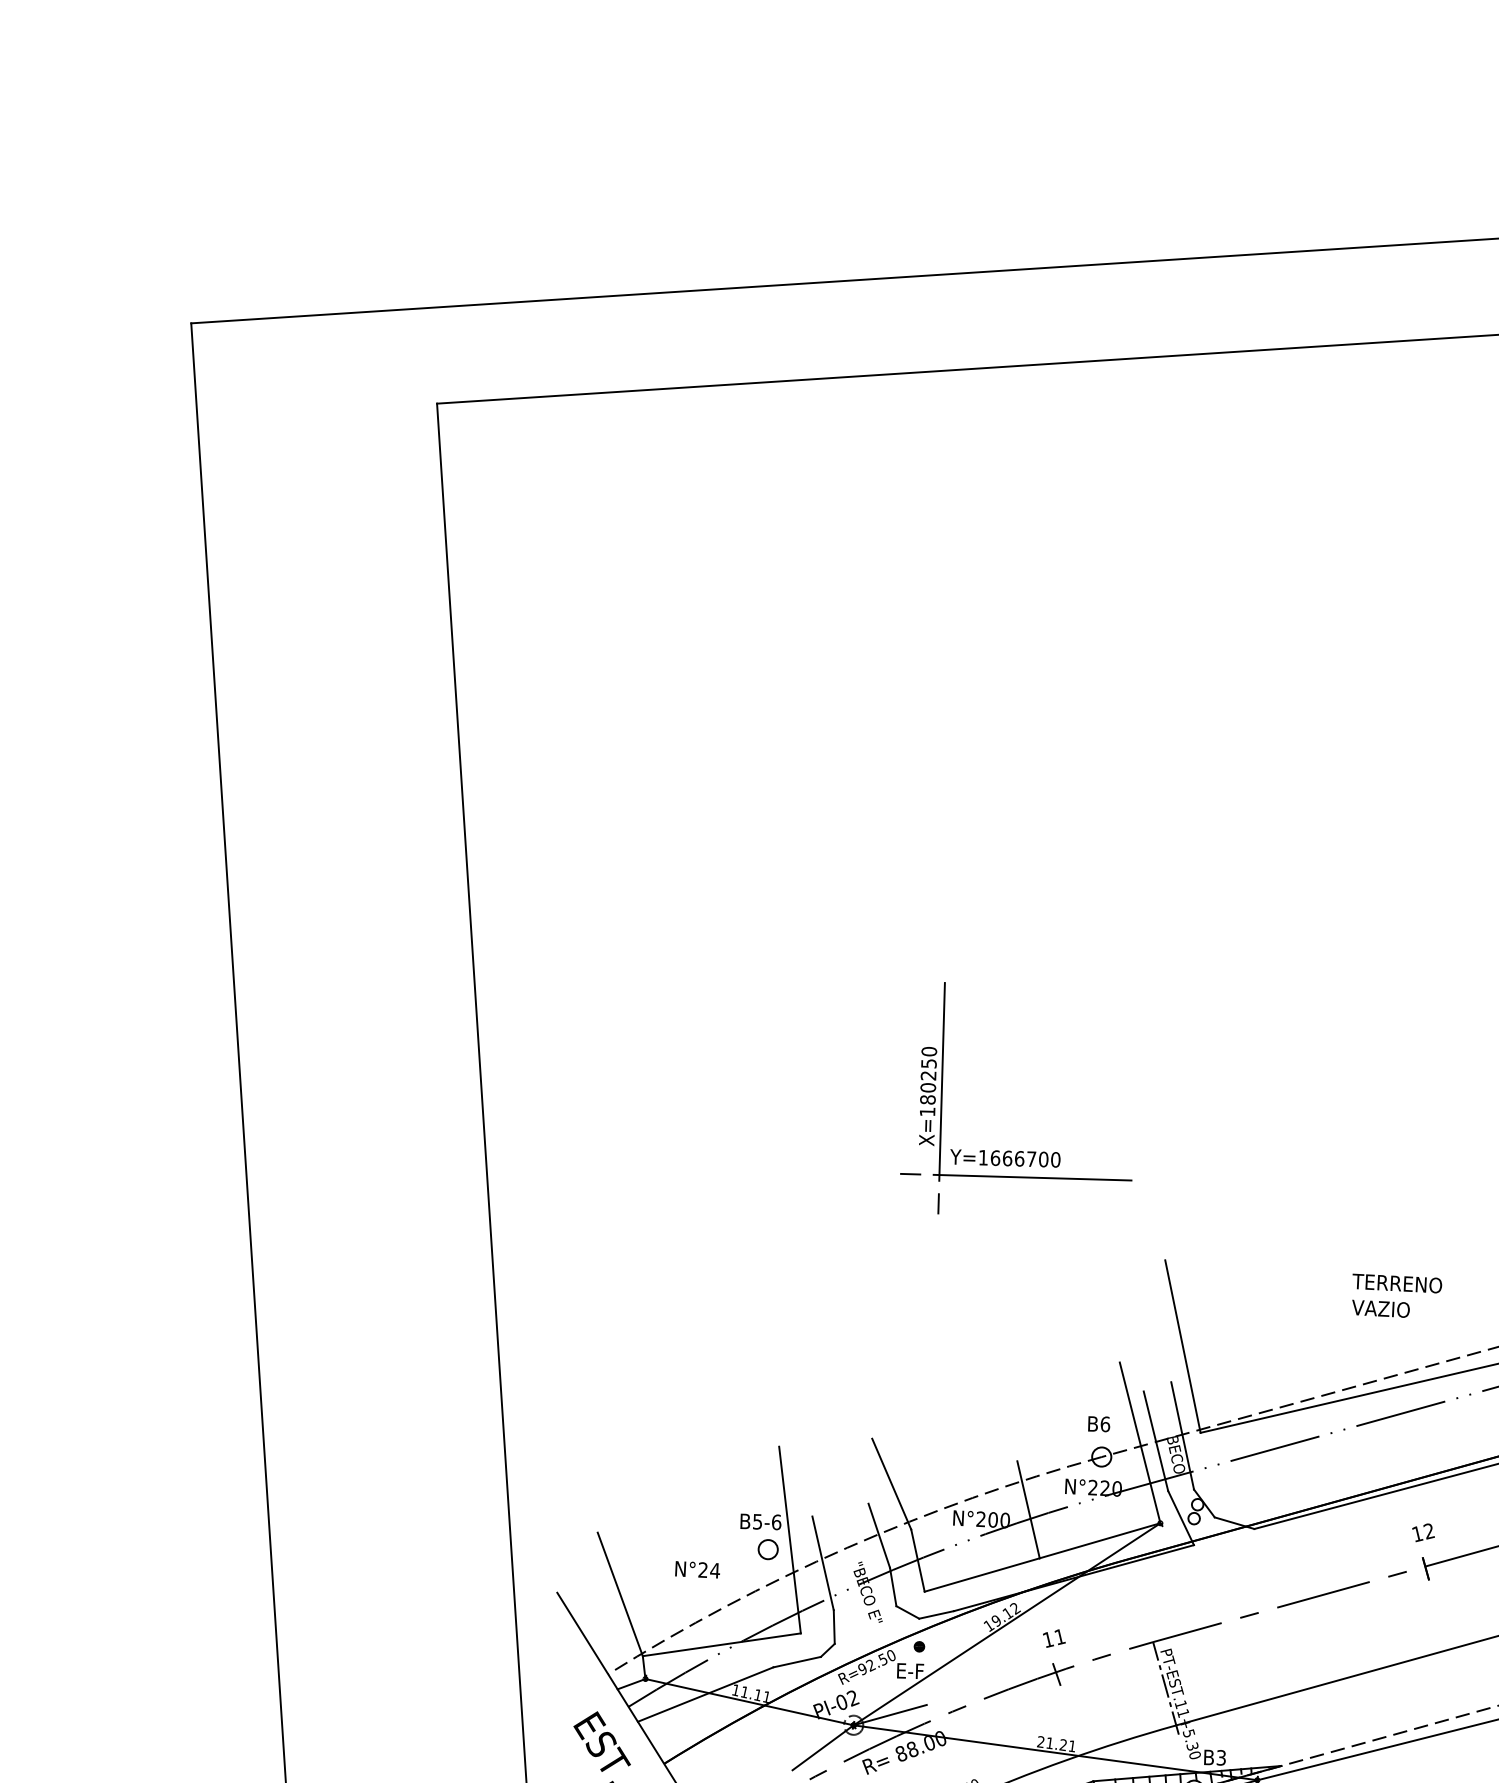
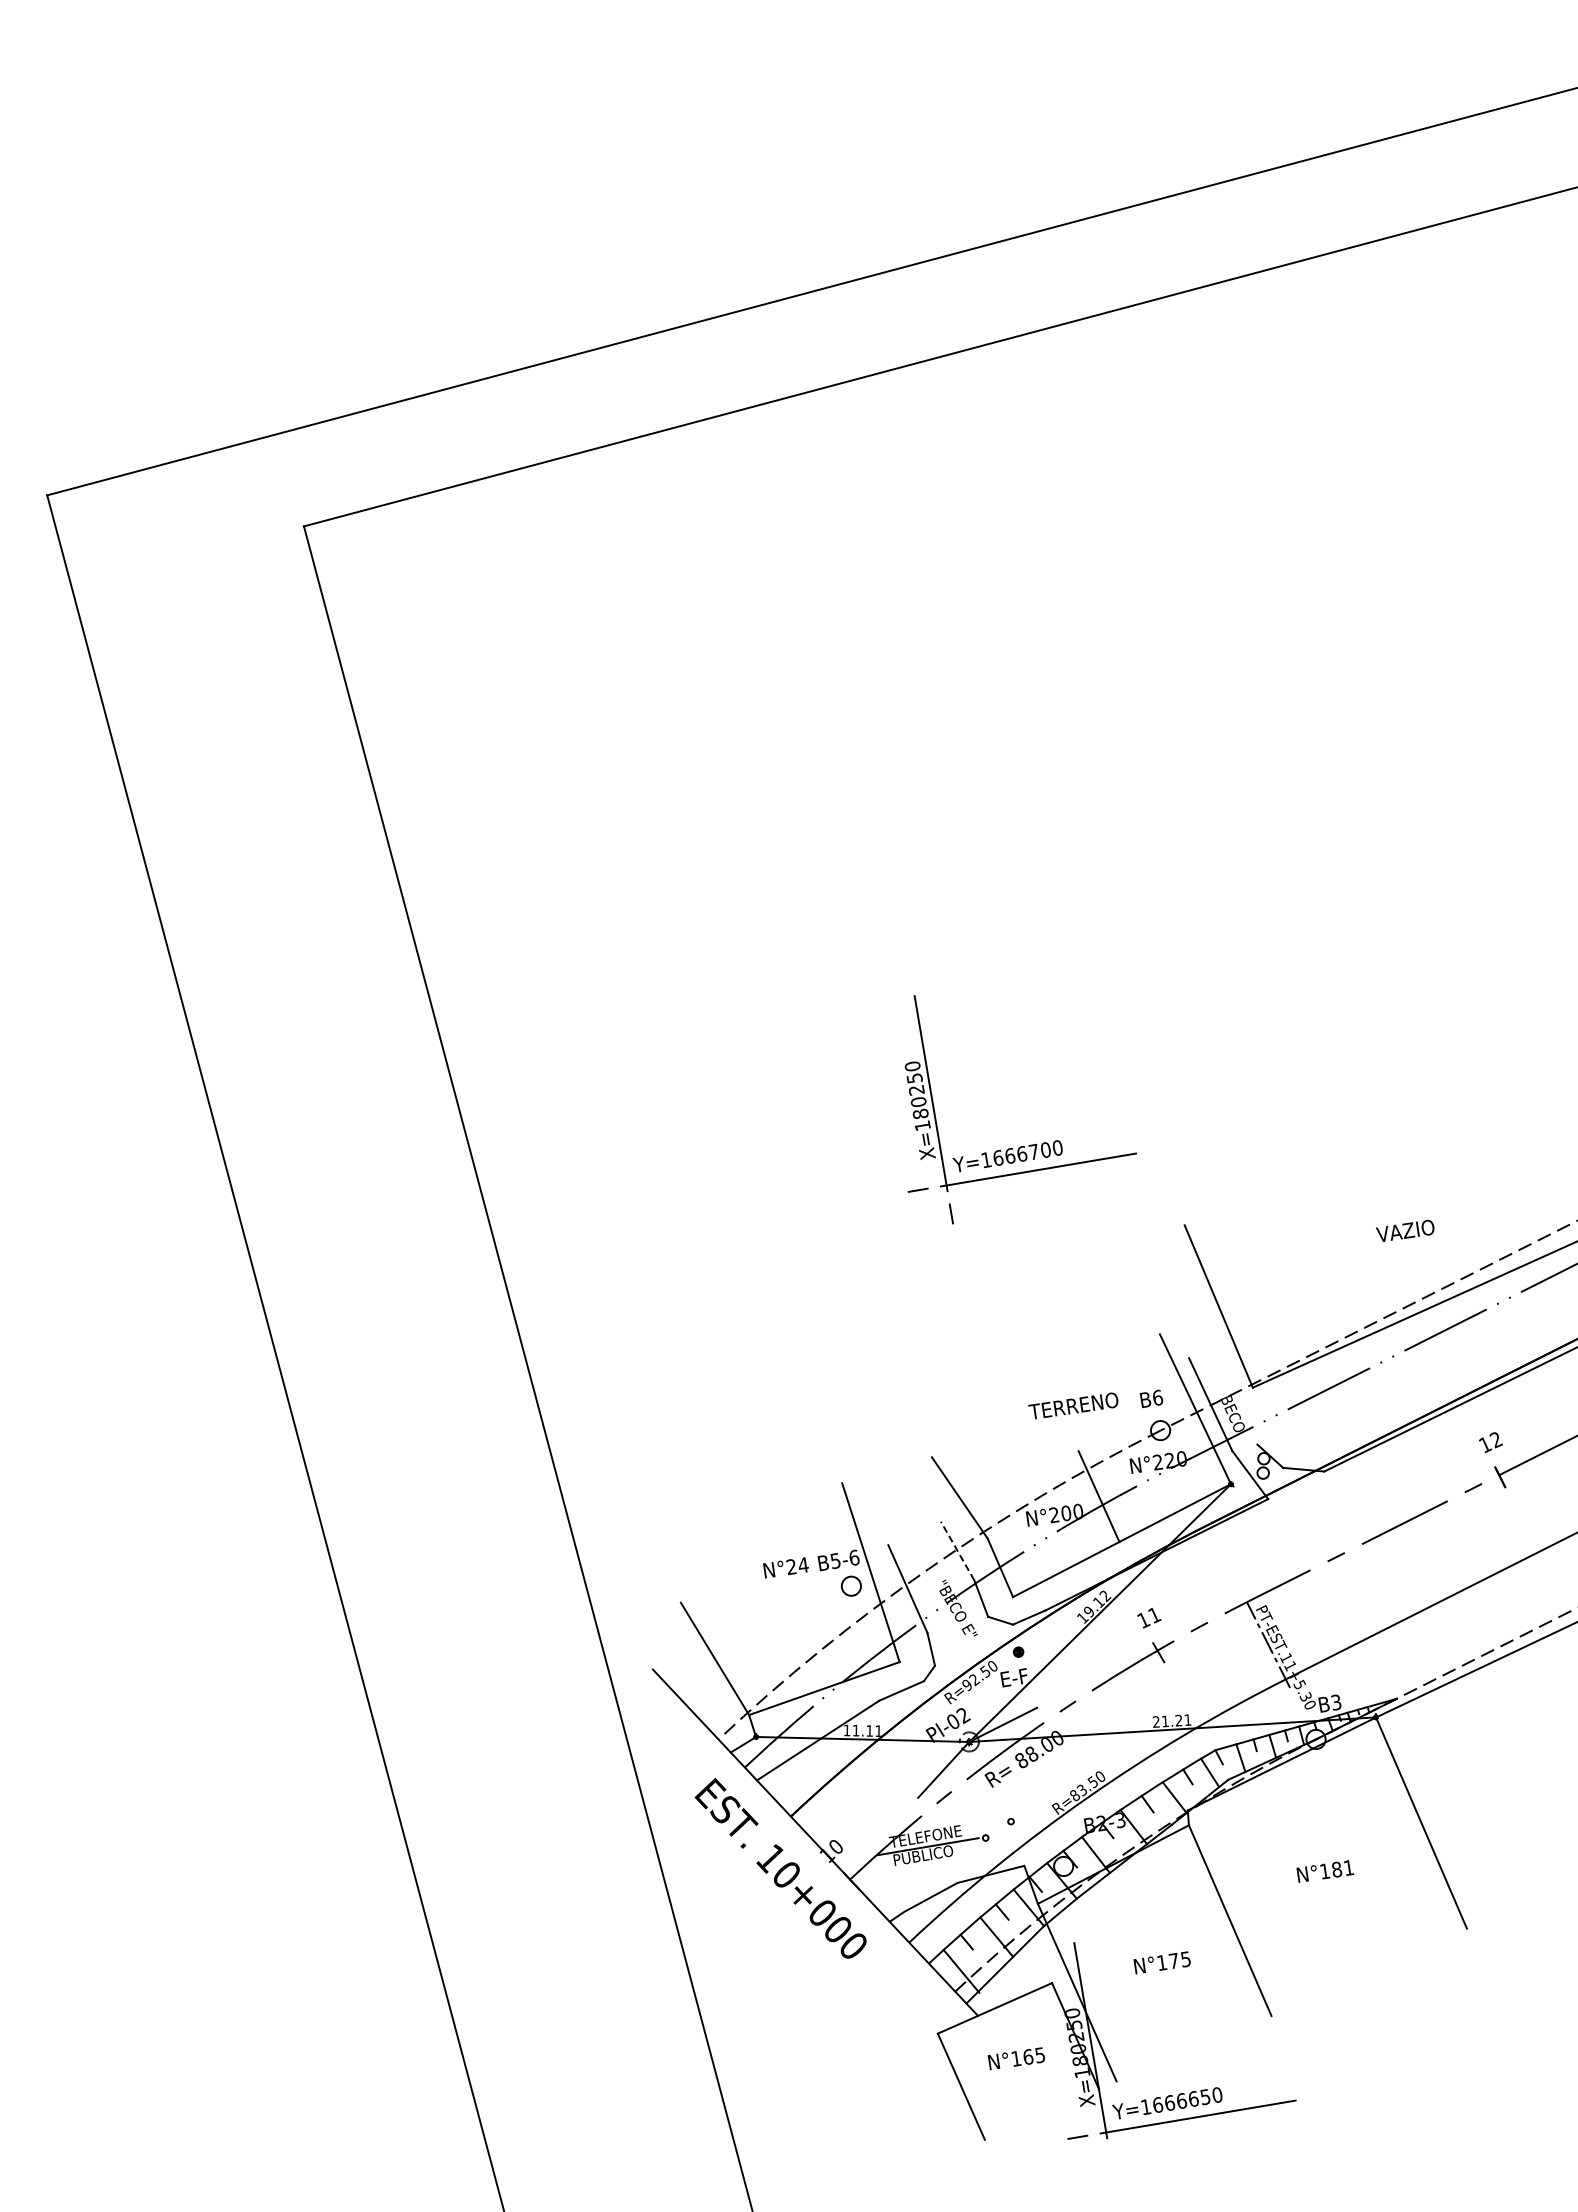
text: (1397, 1282) -> (1073, 1405), moved
line: (1182, 1435) -> (1235, 1393), removed
line: (879, 1536) -> (957, 1551), solid -> dashed
text: (697, 1569) -> (785, 1567), moved

